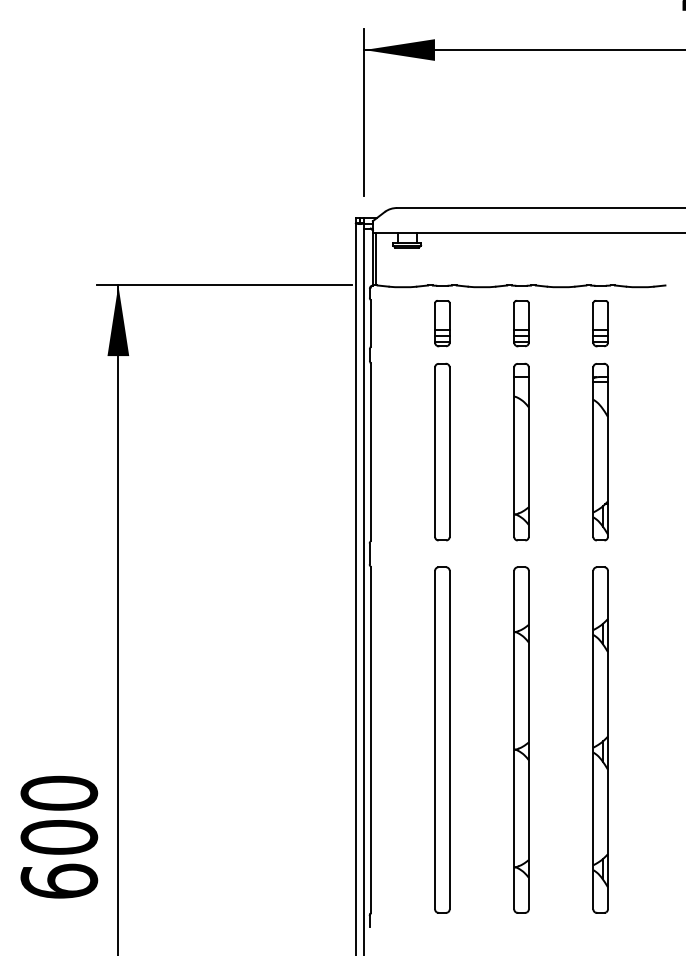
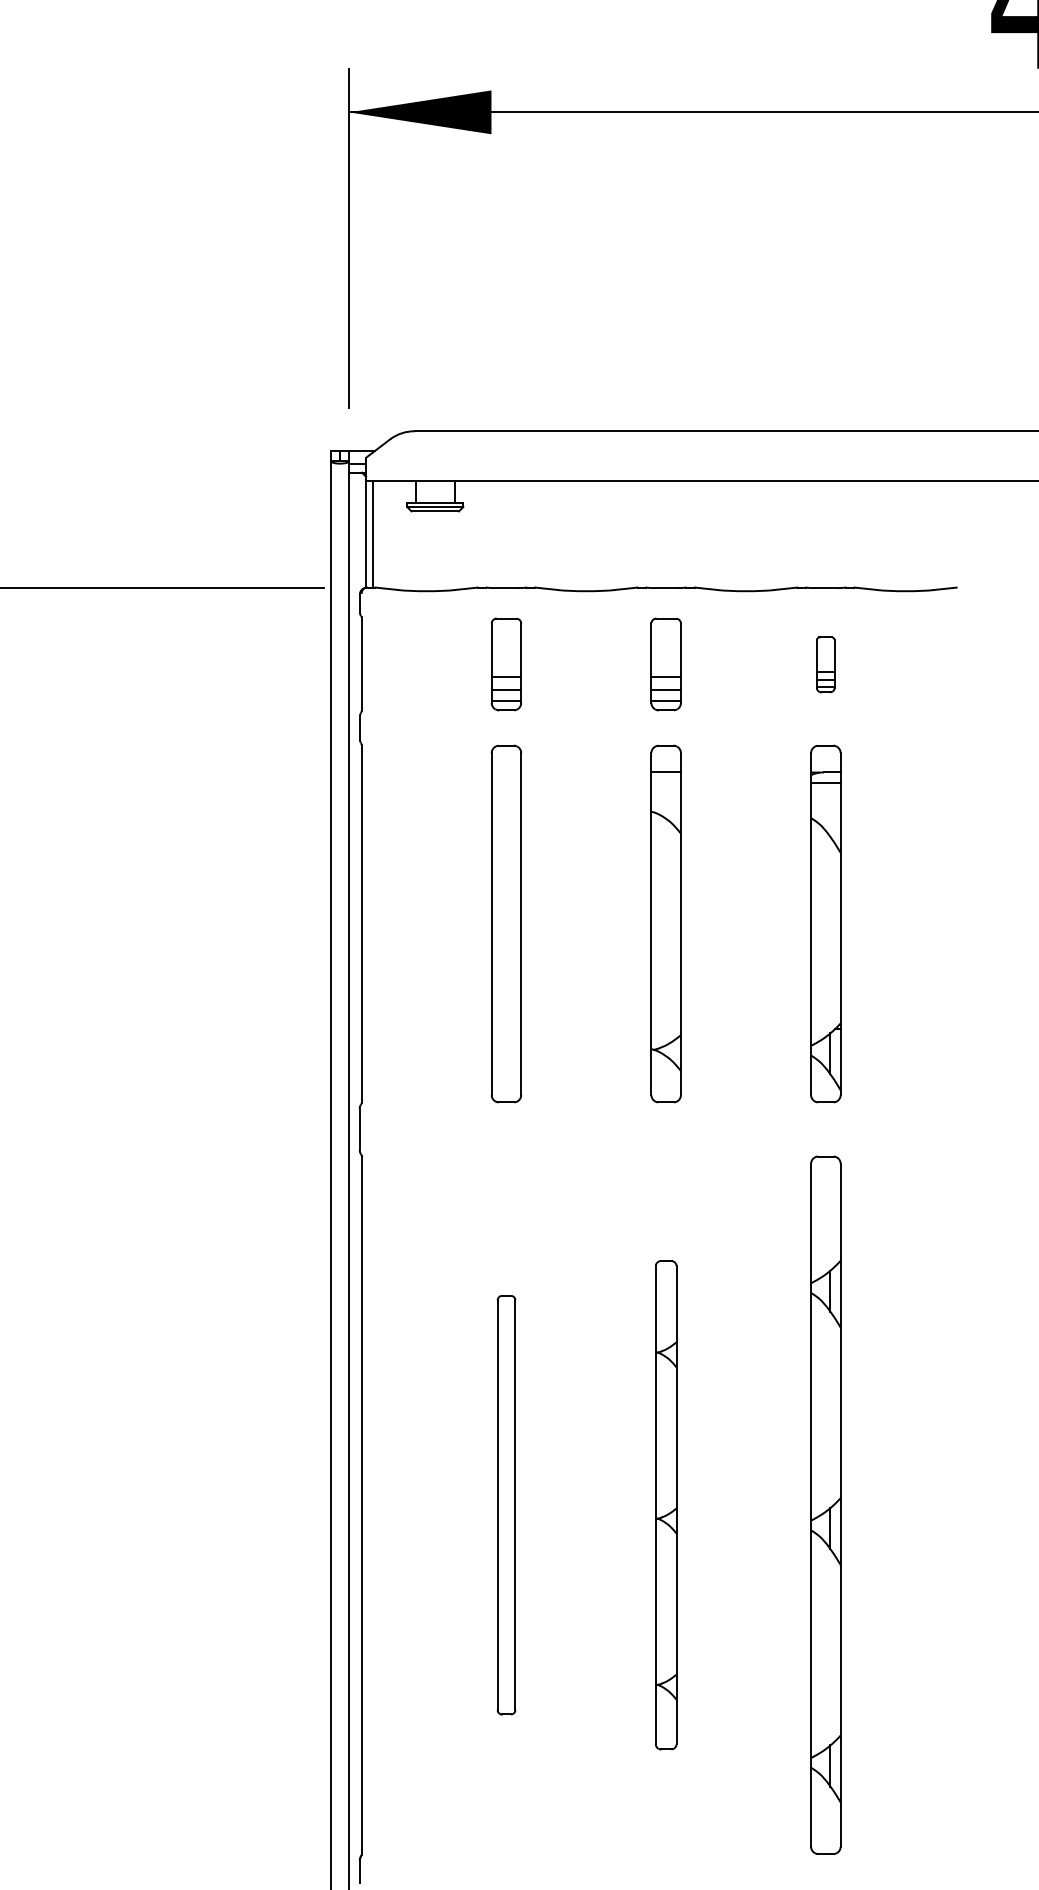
part: (600, 323) -> (825, 664), size x0.6
part: (442, 739) -> (506, 1504), size x0.6
part: (521, 739) -> (666, 1504), size x0.7

